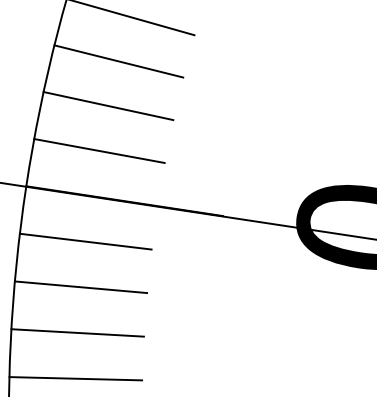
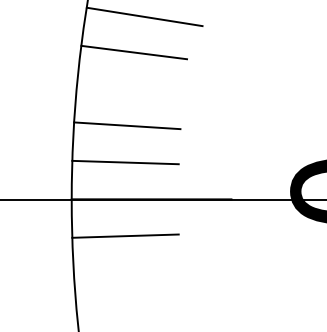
line: (119, 61) -> (130, 89), removed
line: (81, 286) -> (127, 272), removed
line: (78, 332) -> (130, 309), removed

